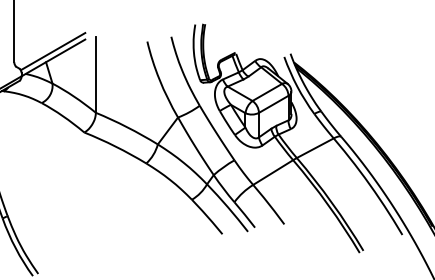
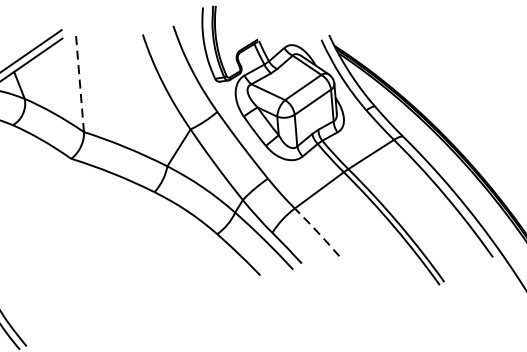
line: (95, 74) -> (79, 82), solid -> dashed
line: (268, 203) -> (316, 230), solid -> dashed

